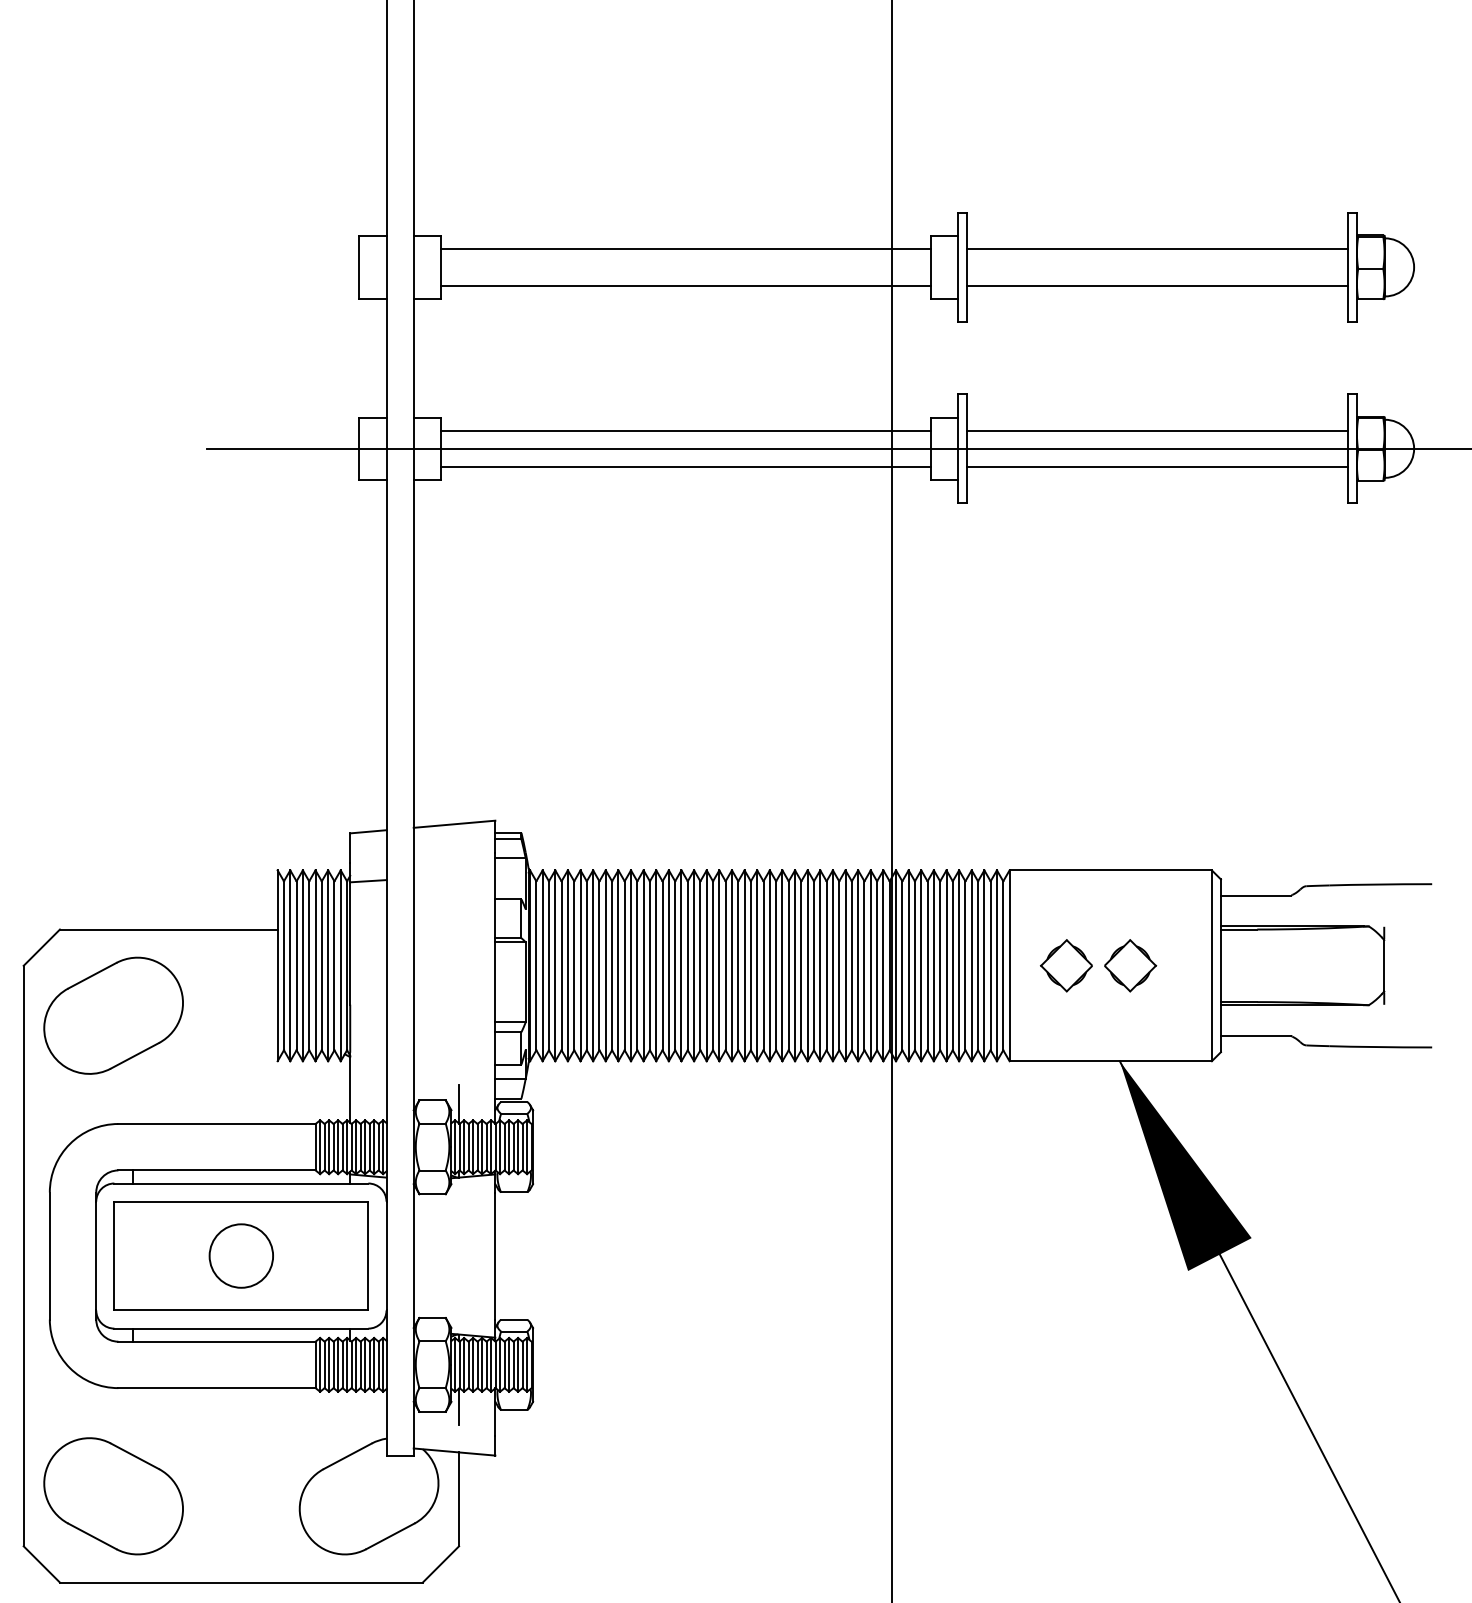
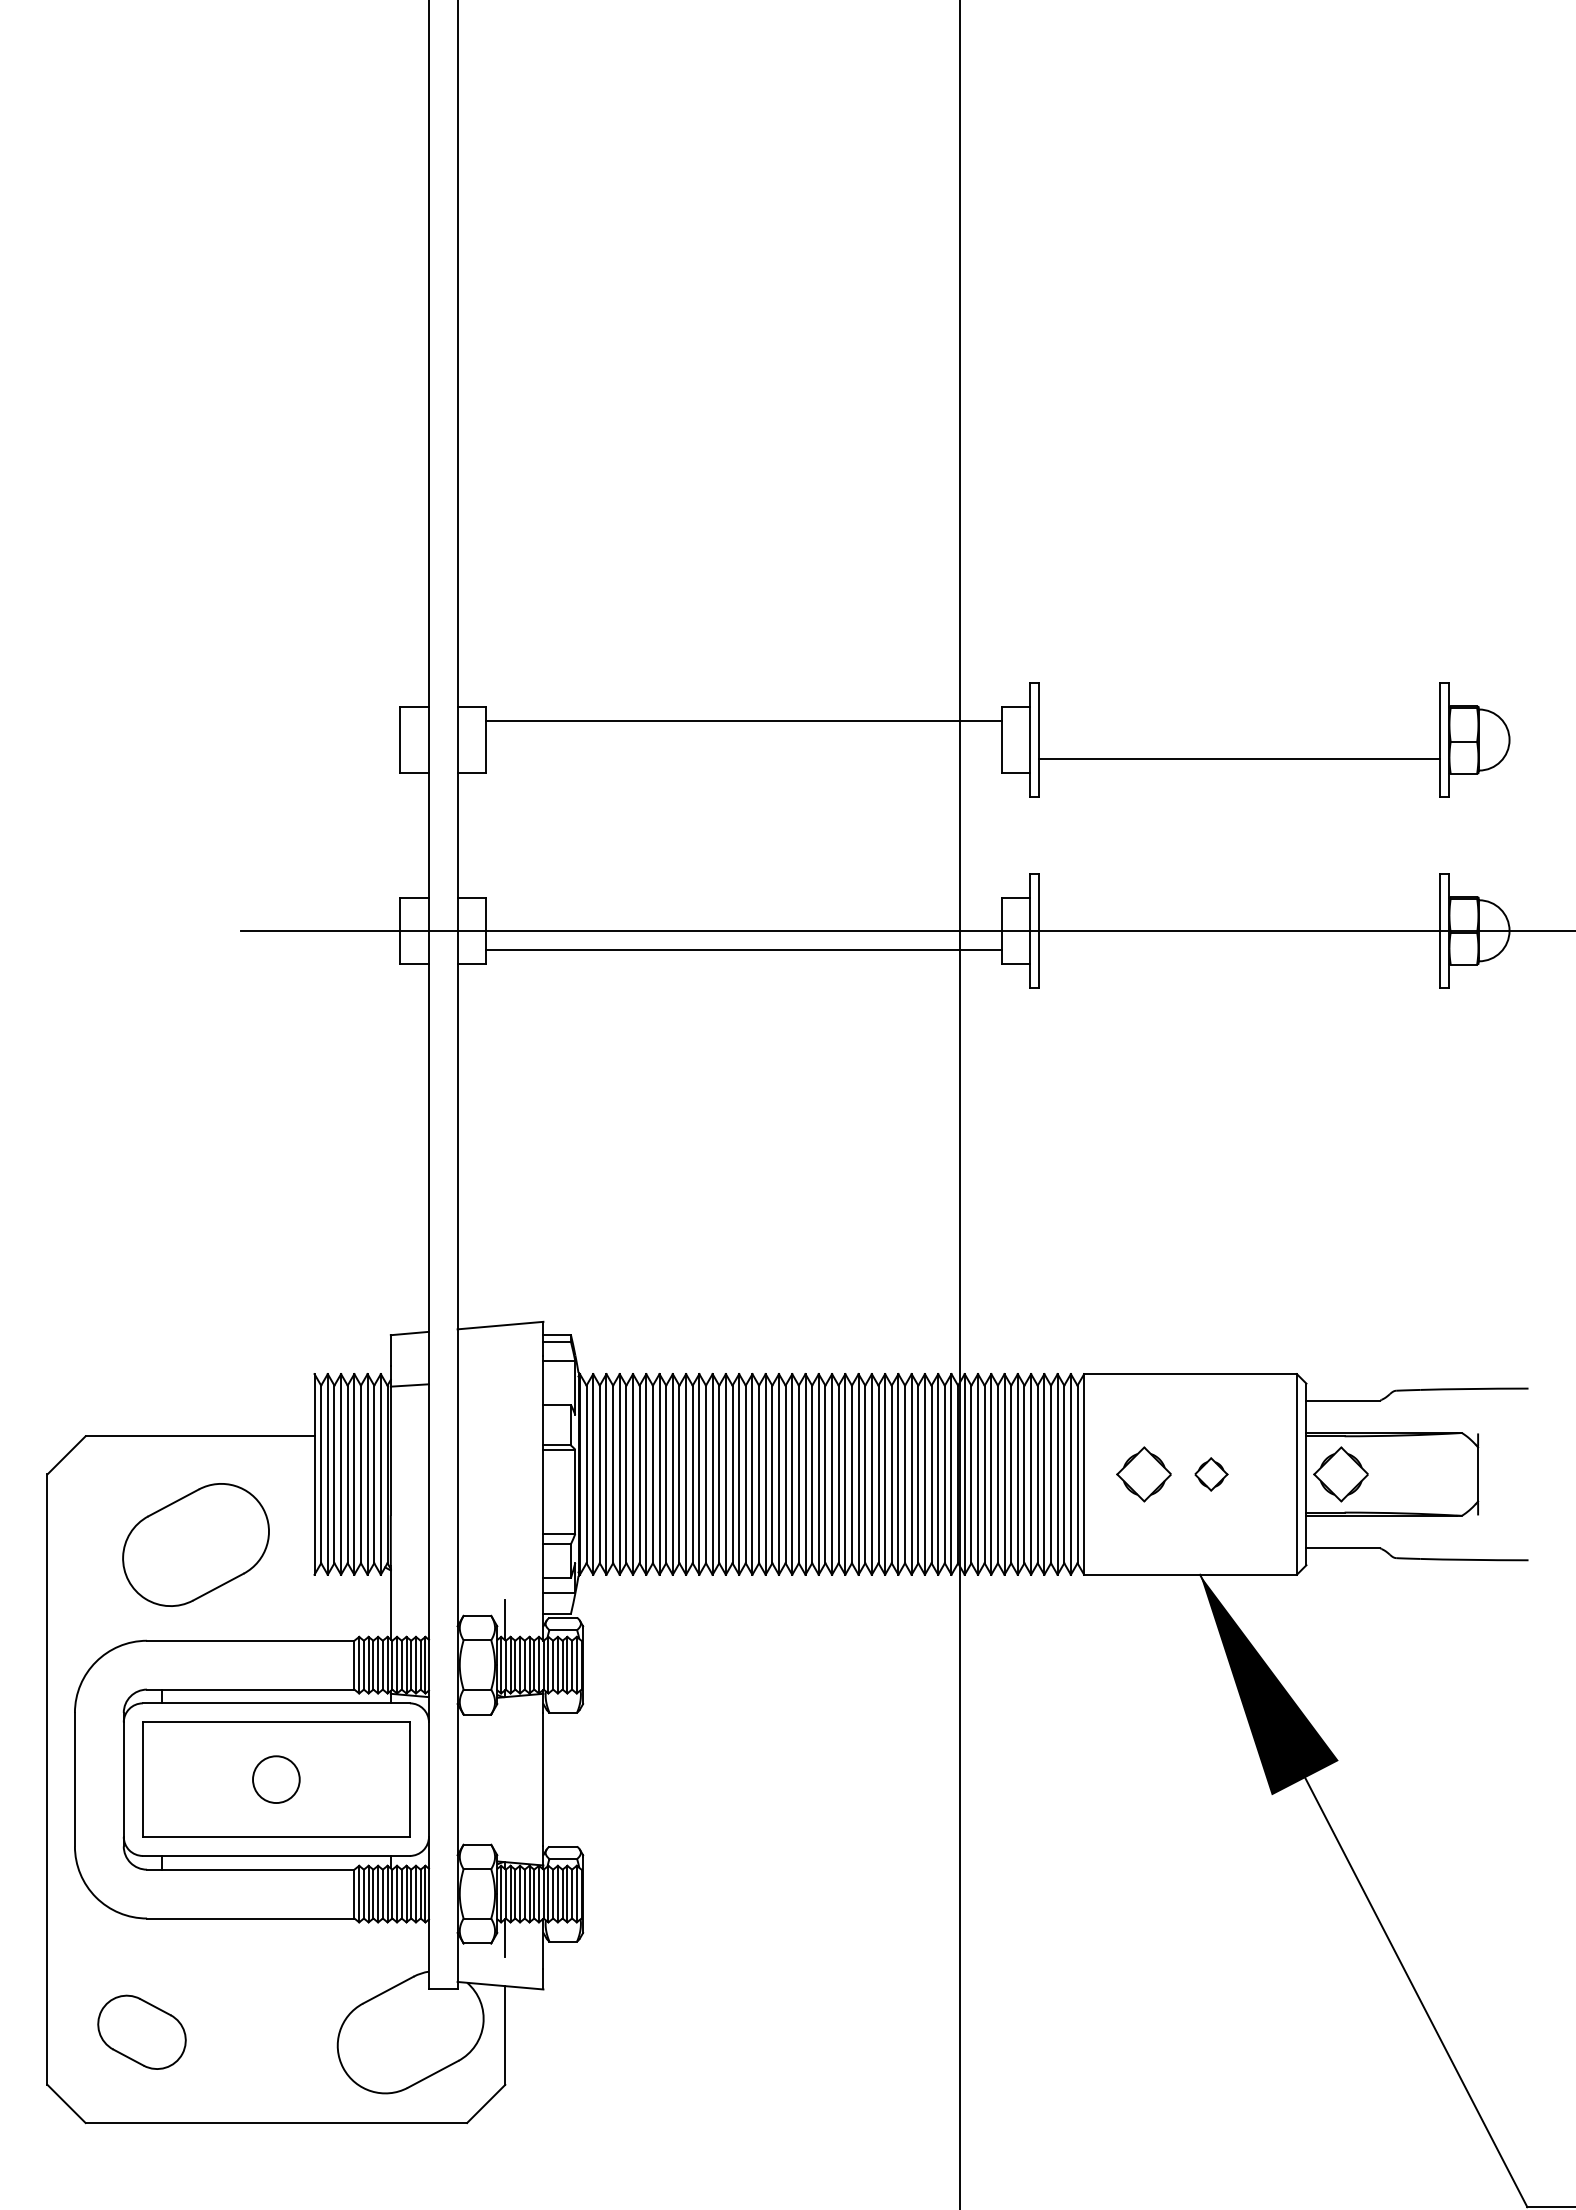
line: (1157, 248) -> (1239, 720), removed
line: (685, 285) -> (743, 759), removed
line: (685, 430) -> (743, 911), removed
line: (1157, 430) -> (1239, 911), removed
line: (1157, 466) -> (1239, 949), removed
part: (1130, 965) -> (1211, 1474), size x0.6
part: (1253, 965) -> (1340, 1474), added
part: (113, 1015) -> (195, 1544), moved
circle: (241, 1255) -> (276, 1779), size x0.7
part: (113, 1496) -> (141, 2032), size x0.6

